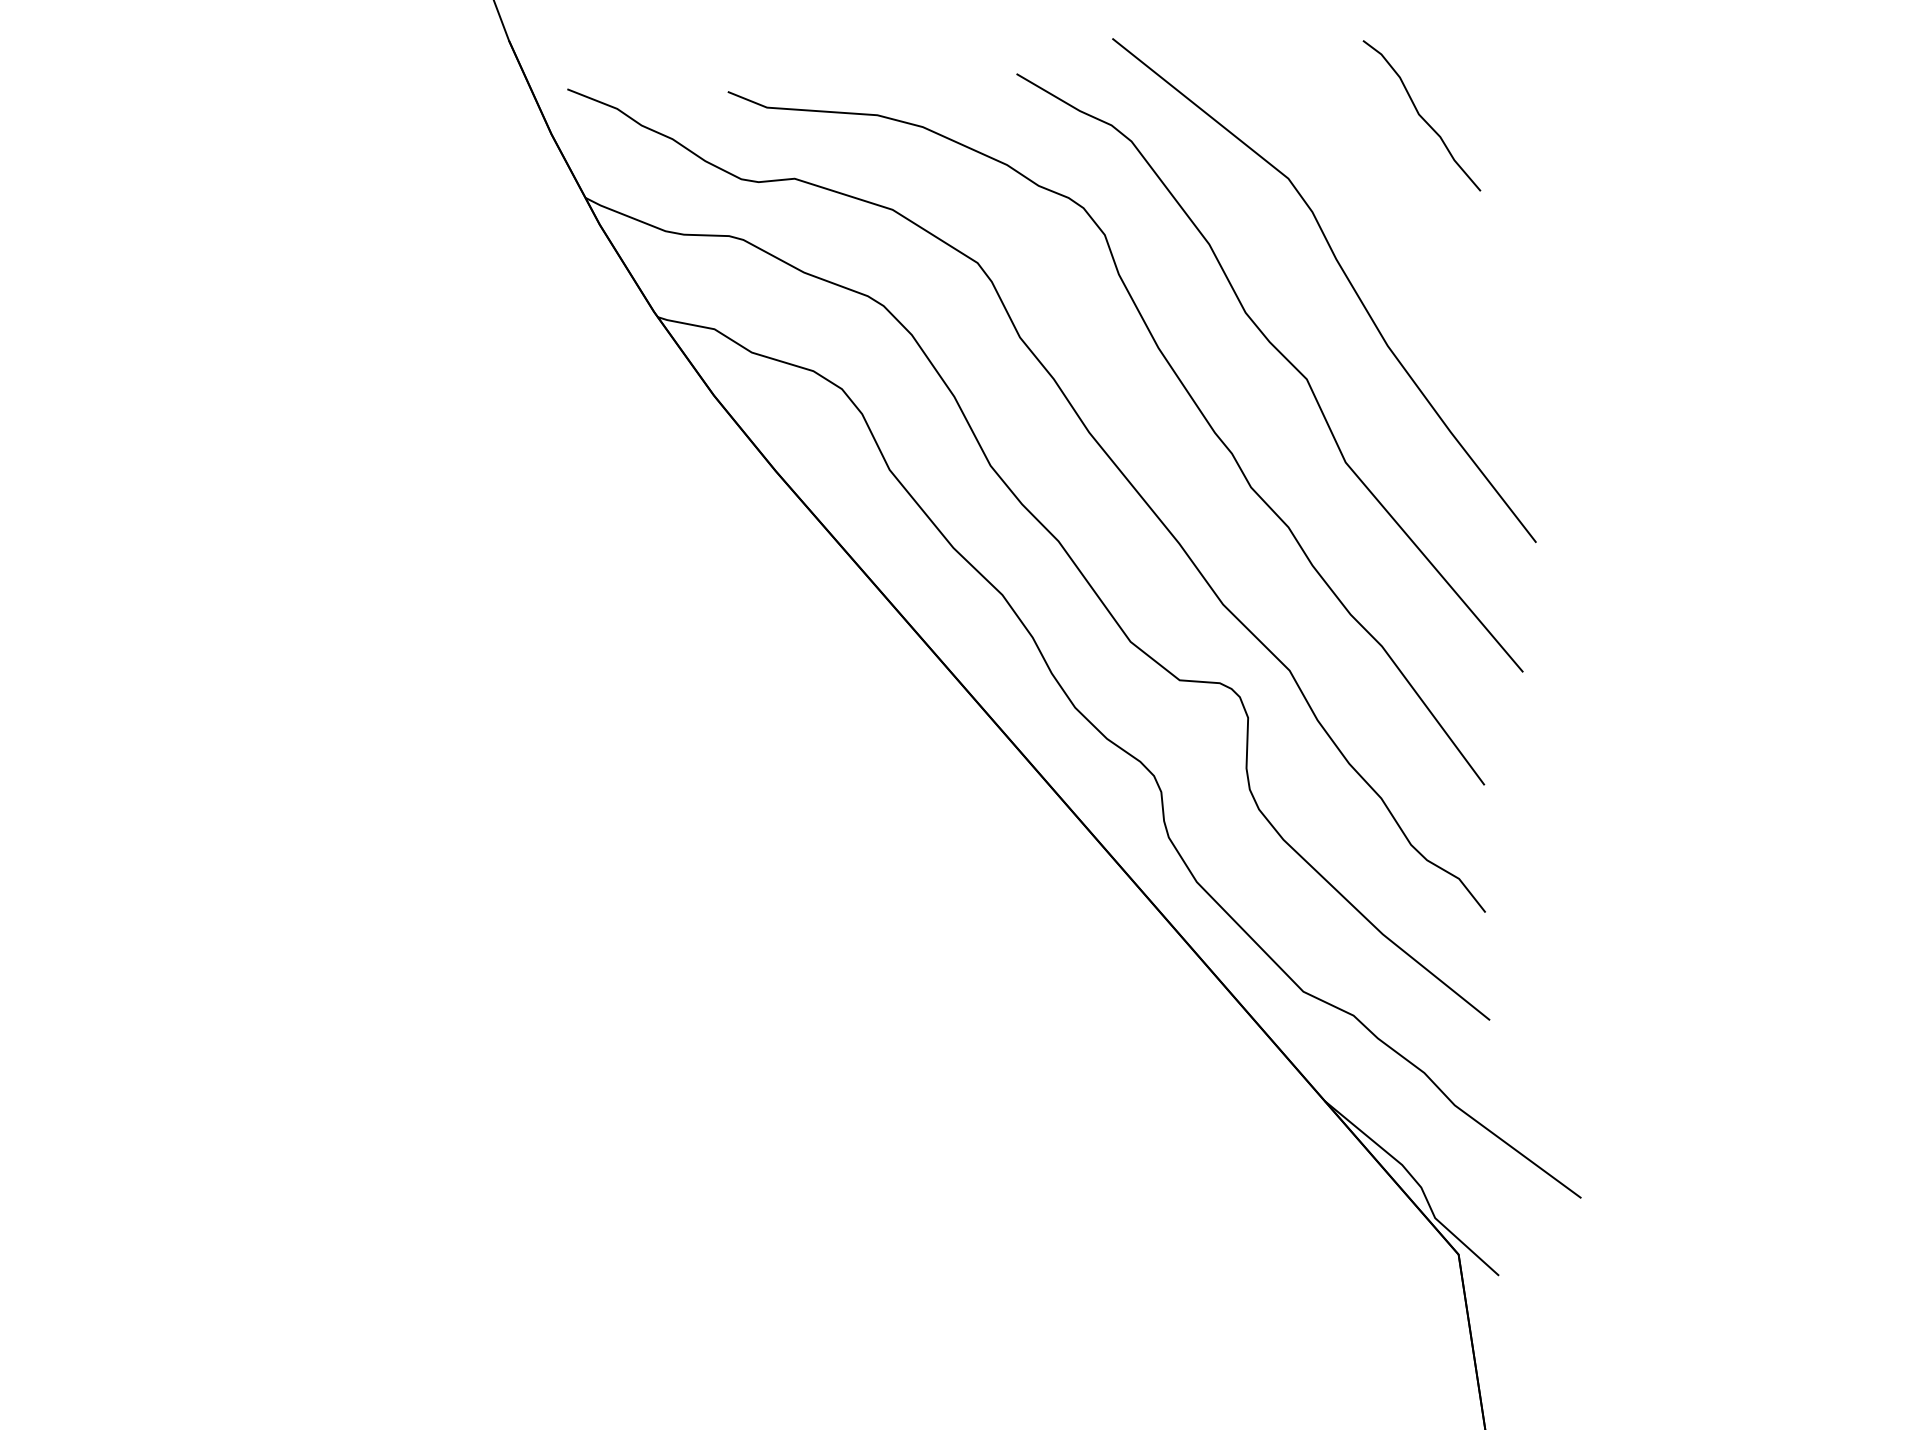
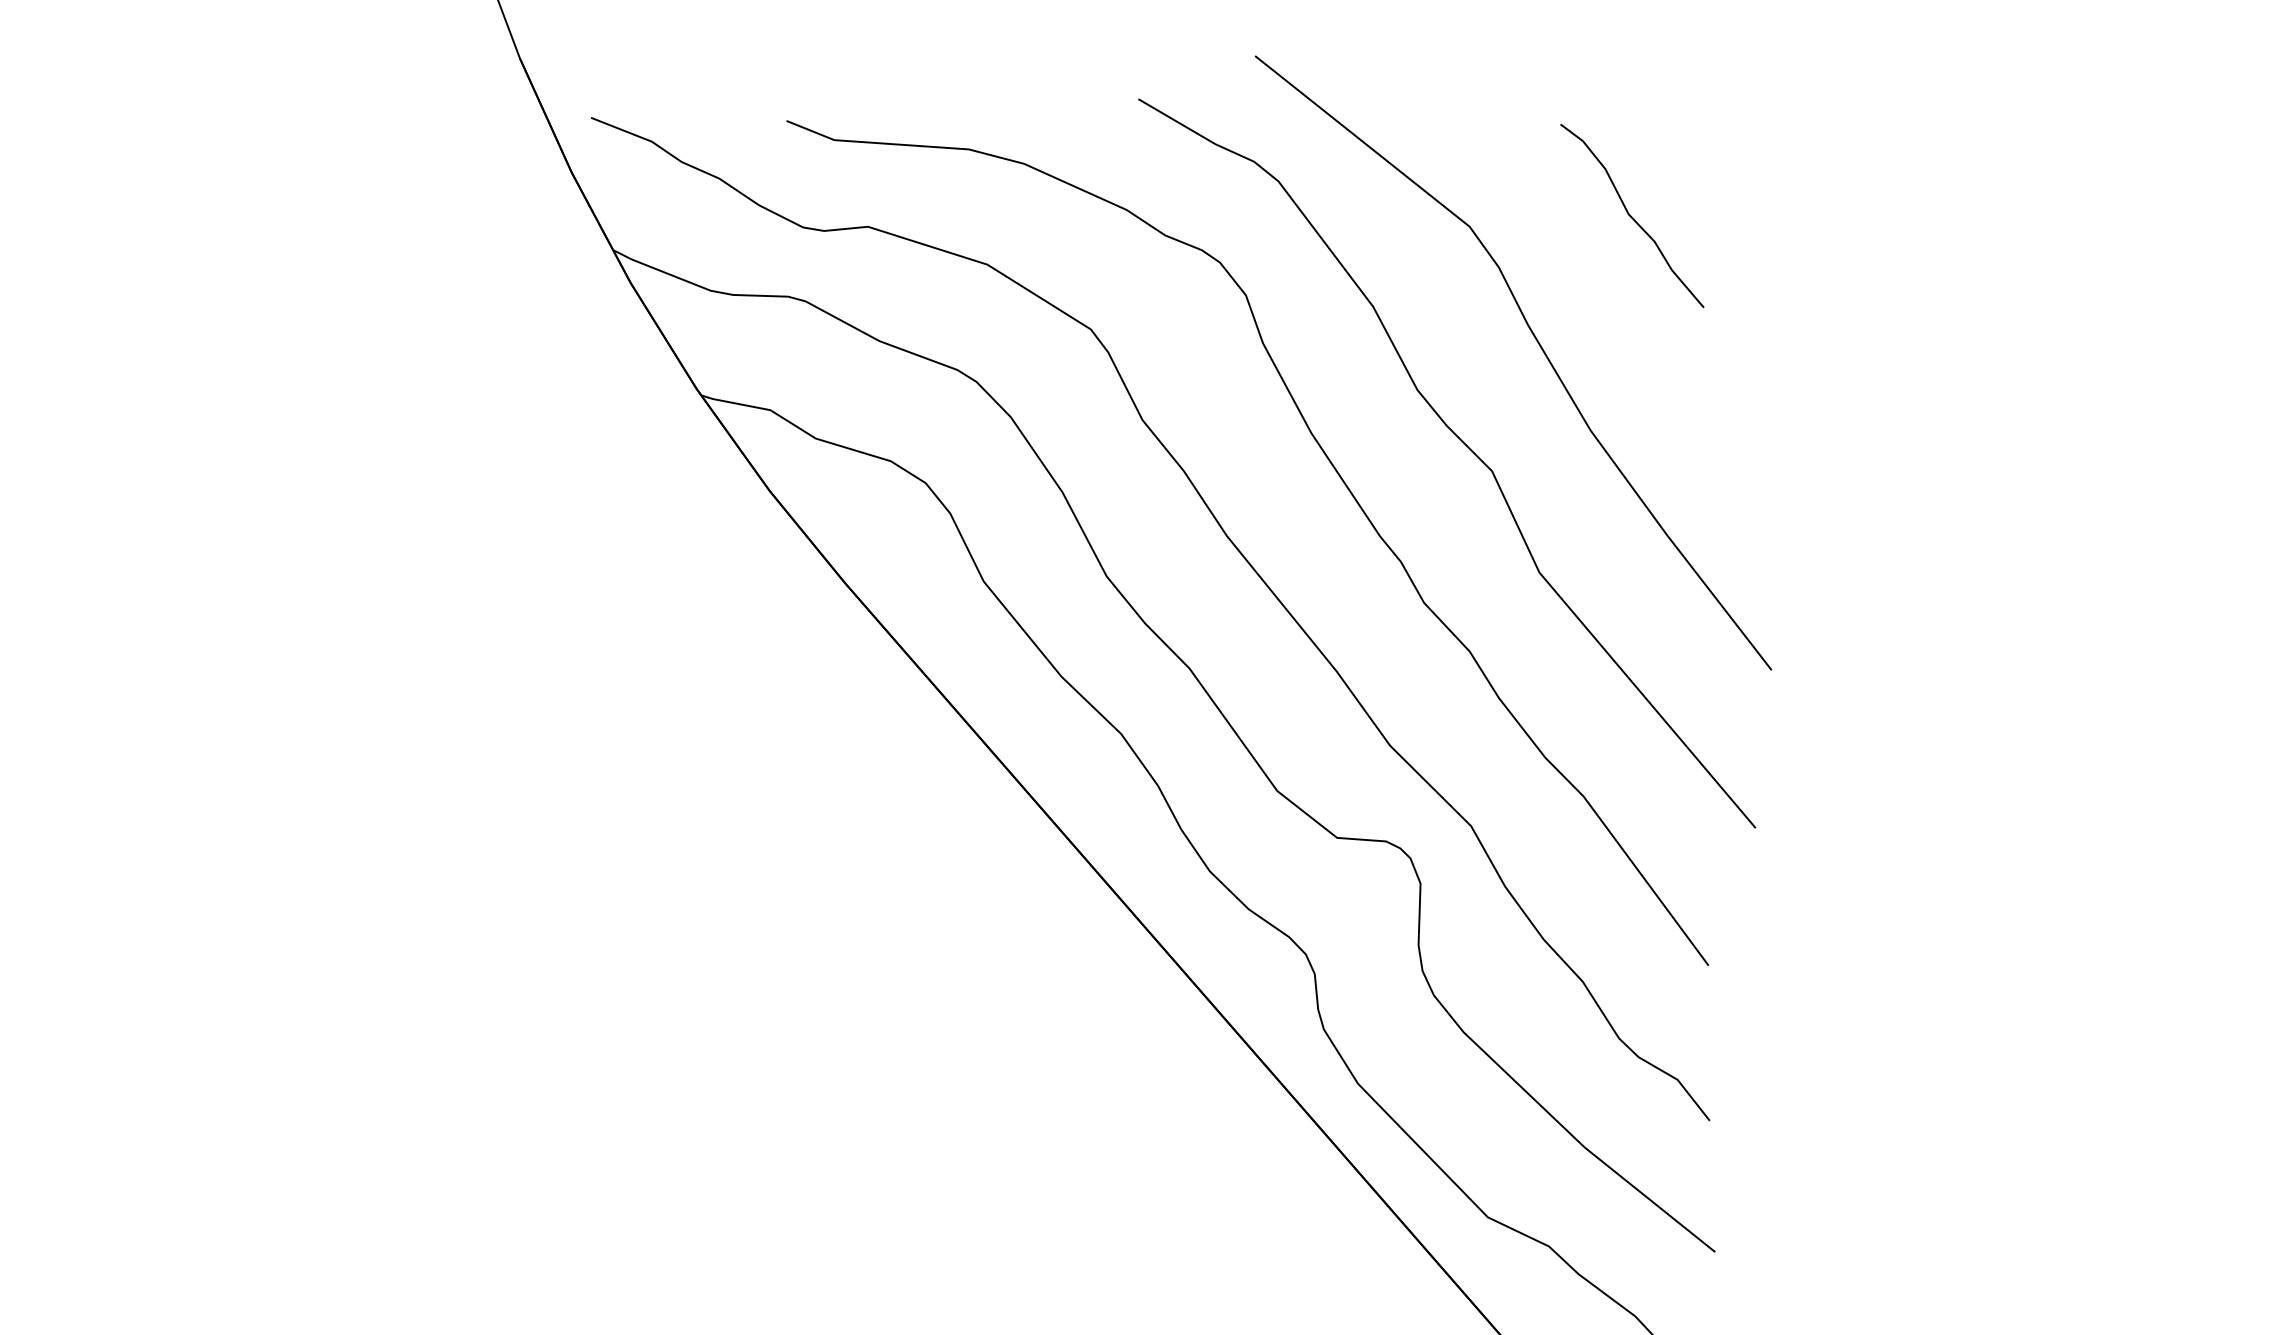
curve: (1421, 115) -> (1631, 215), moved

